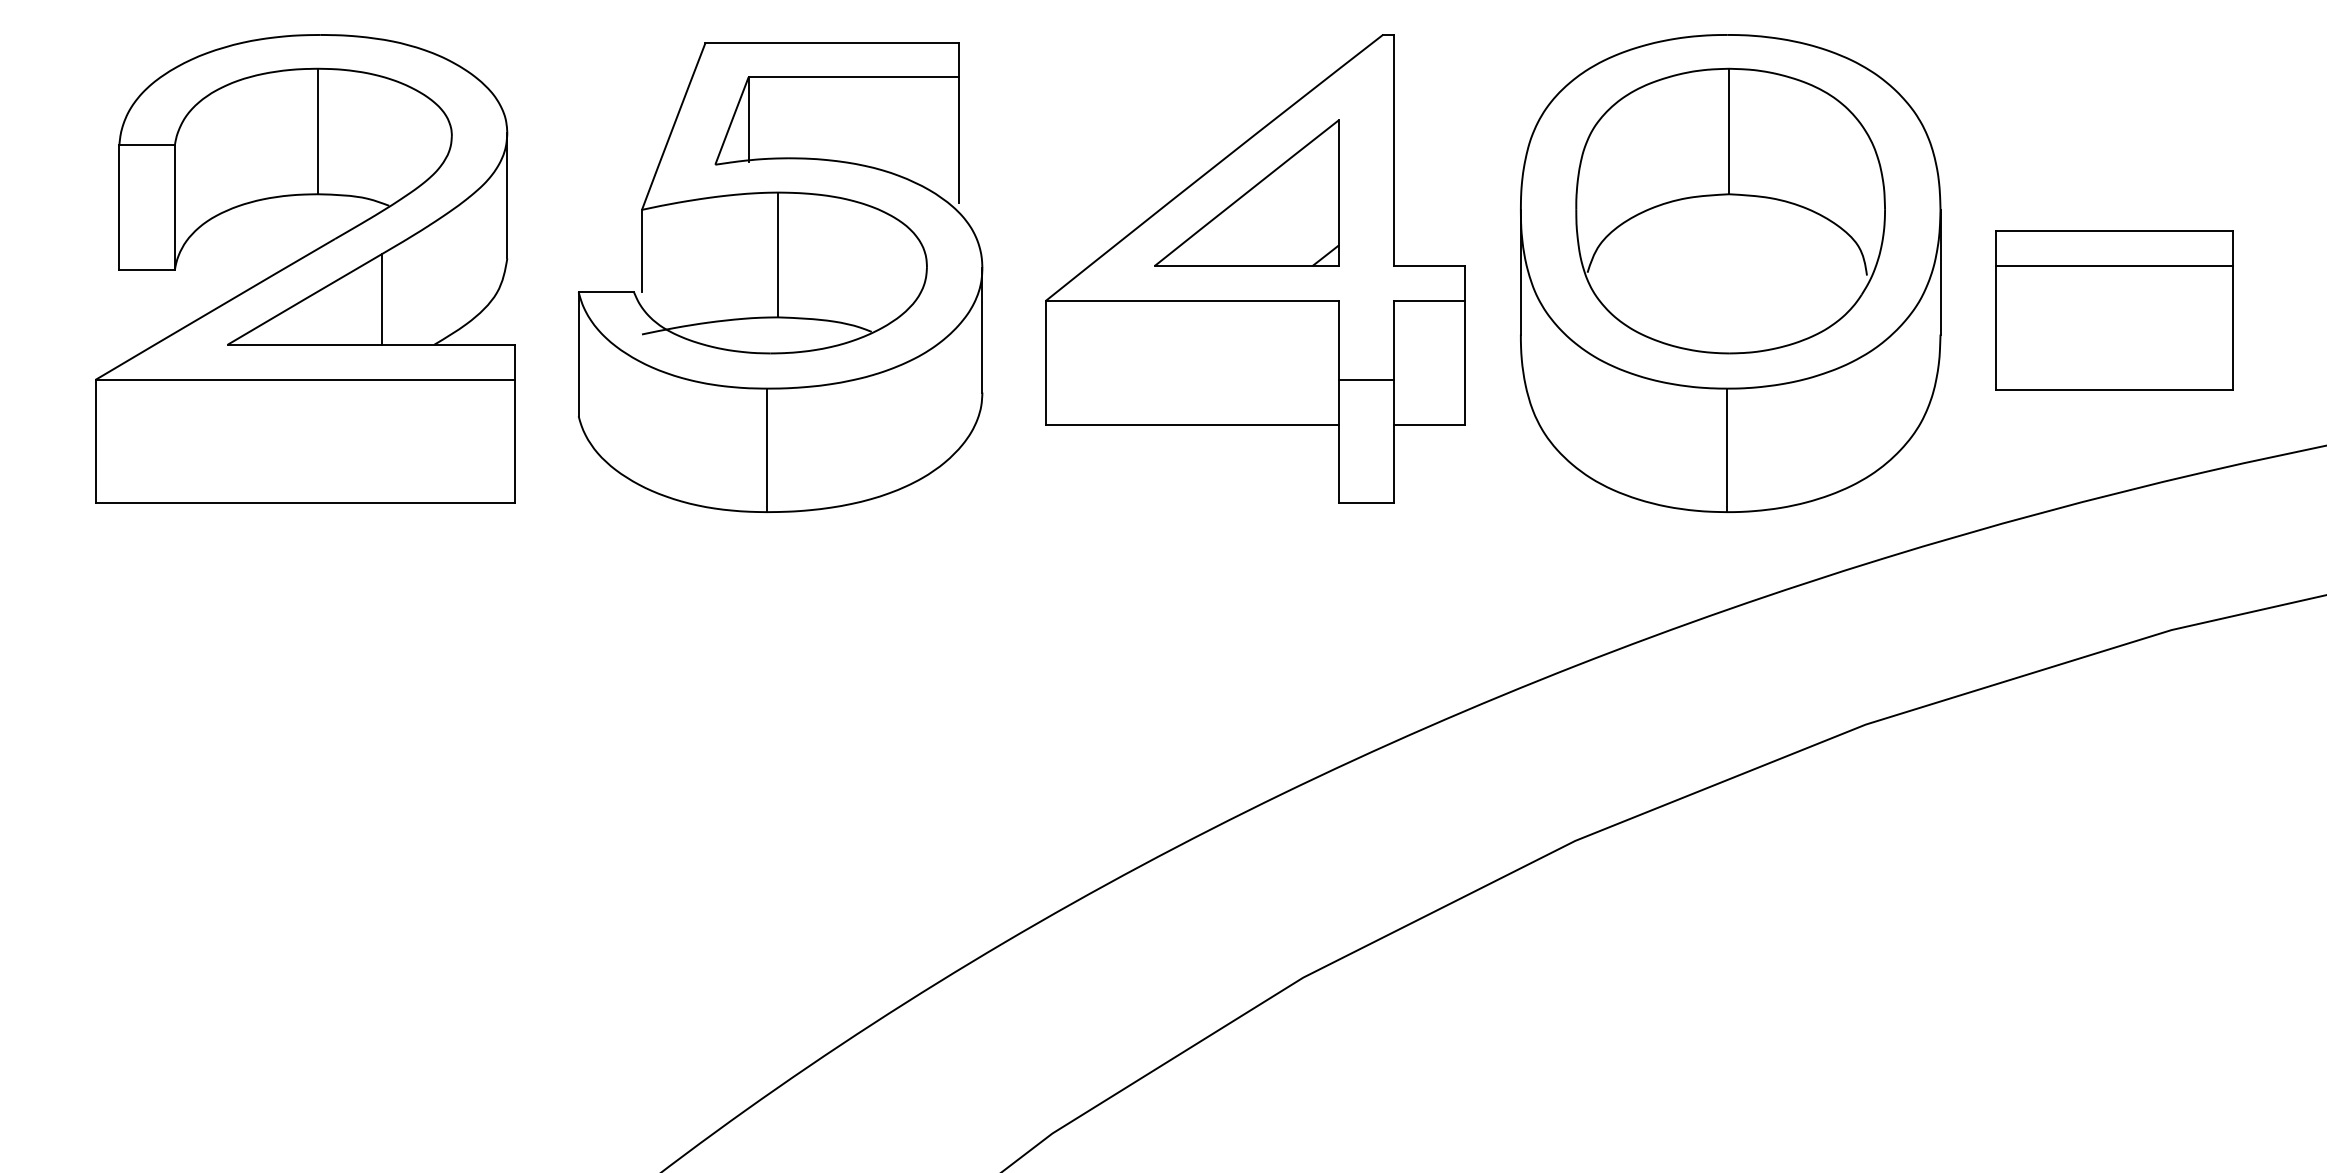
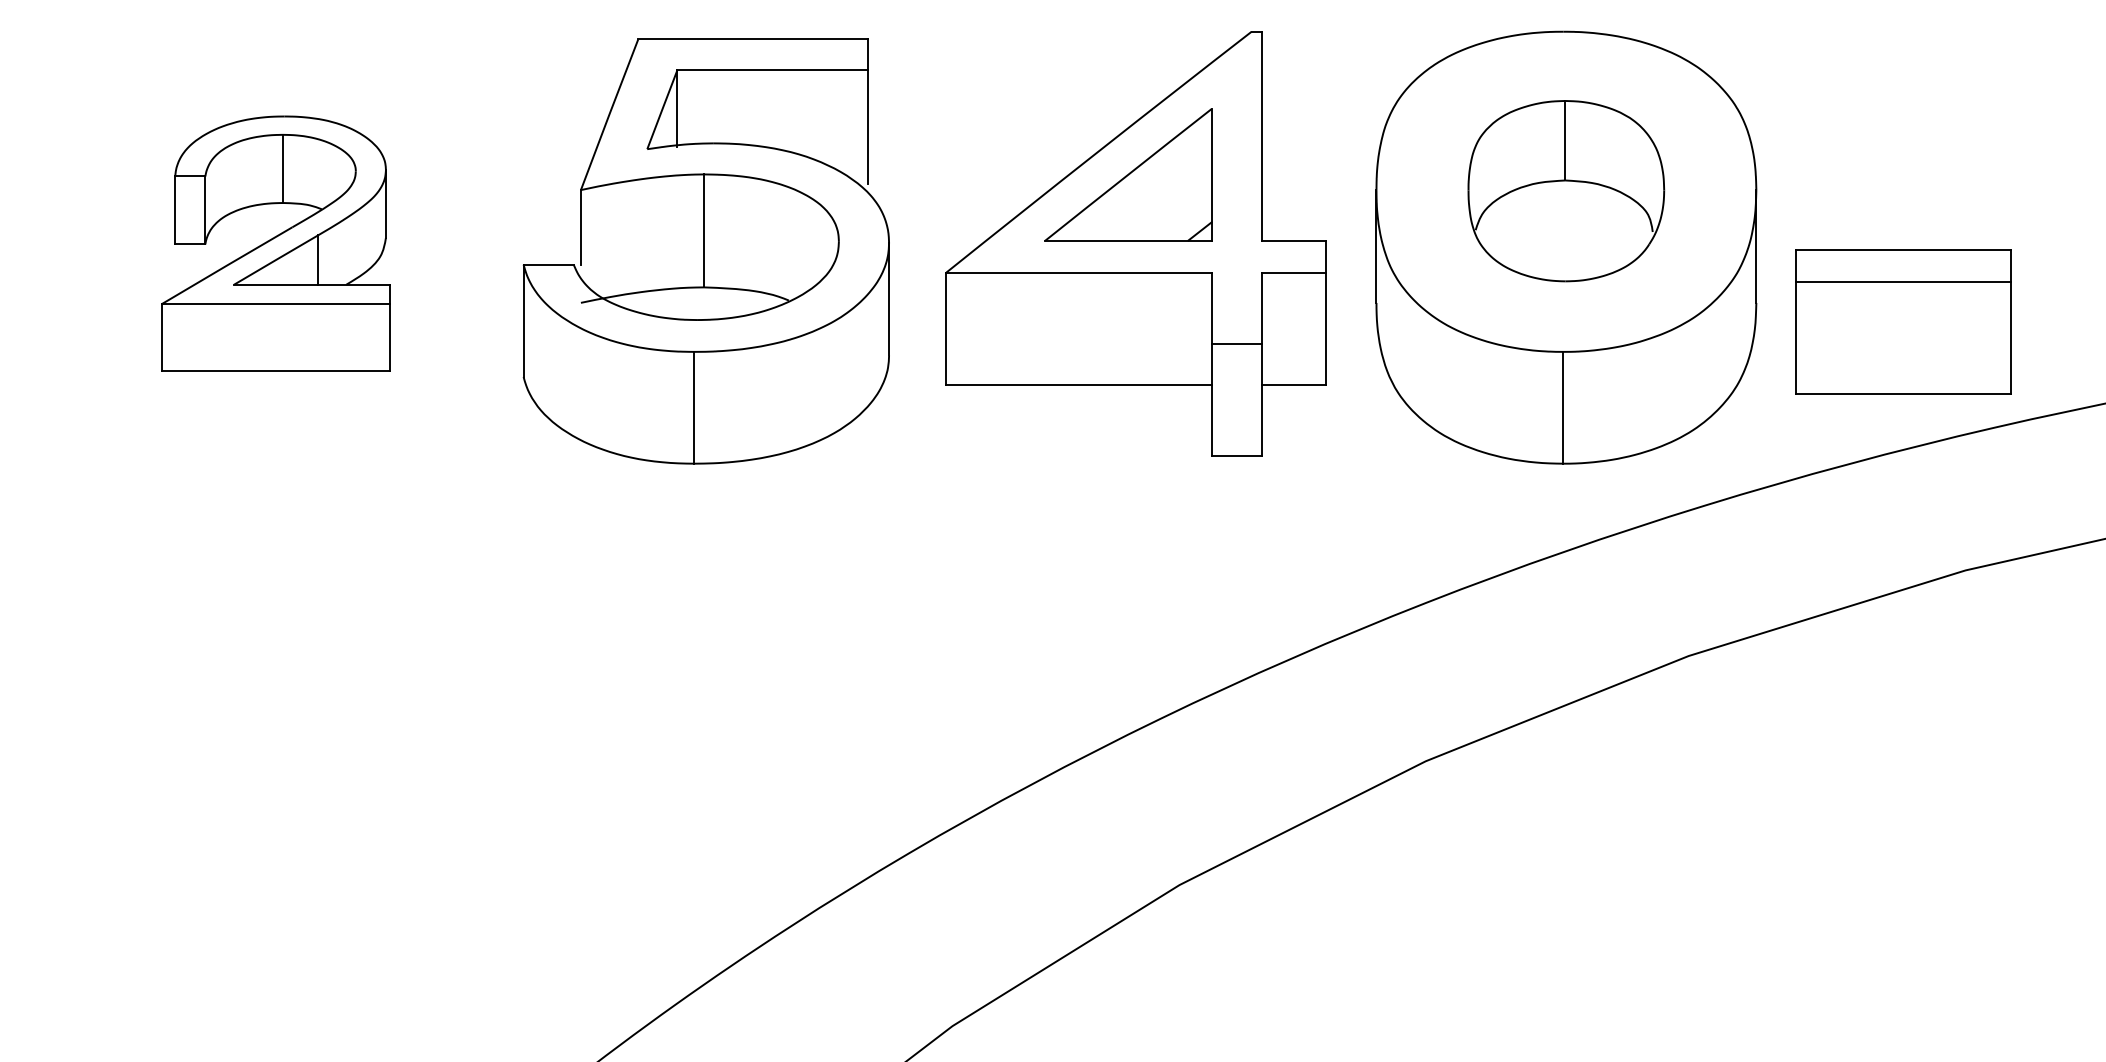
part: (1730, 210) -> (1566, 190), size x0.7
part: (305, 268) -> (276, 243), size x0.6
part: (2114, 310) -> (1902, 321), moved

